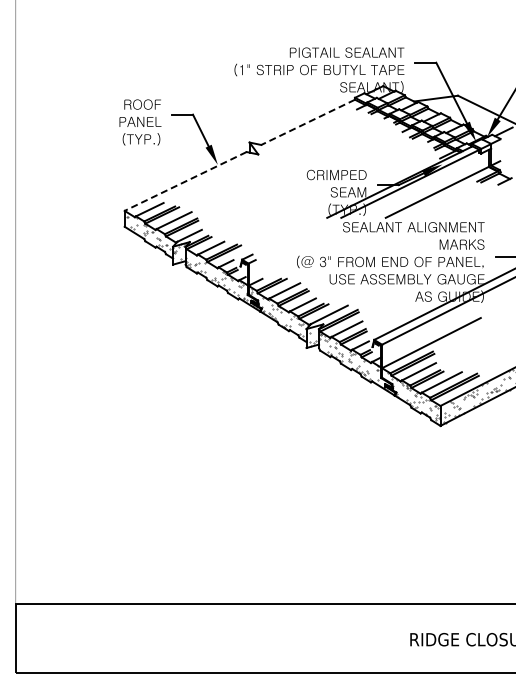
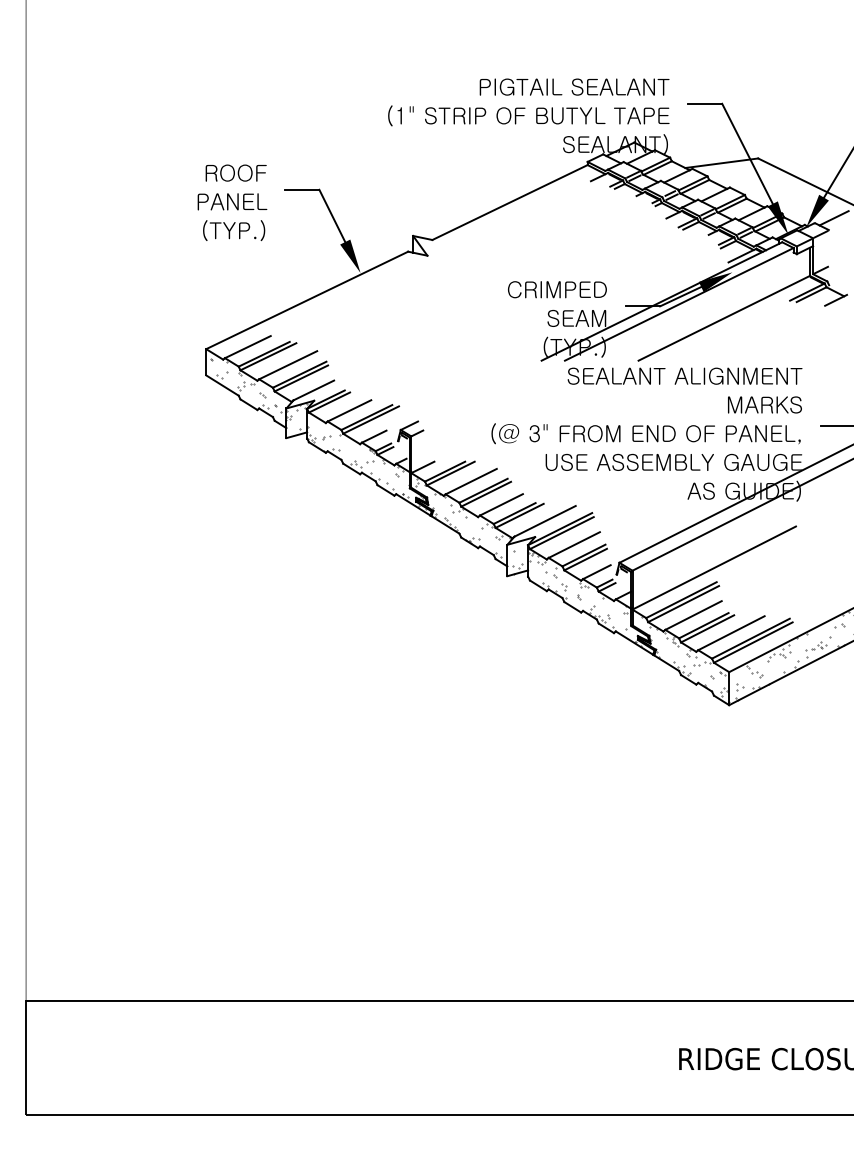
line: (307, 122) -> (508, 202), dashed -> solid
line: (185, 181) -> (306, 300), dashed -> solid

